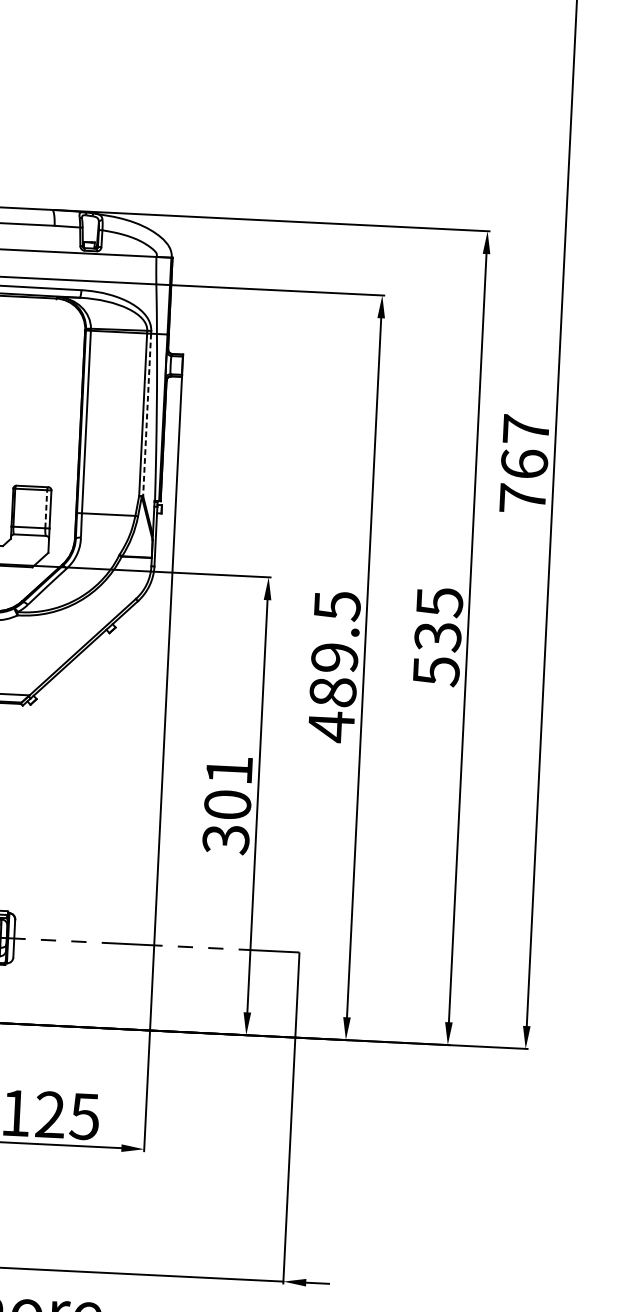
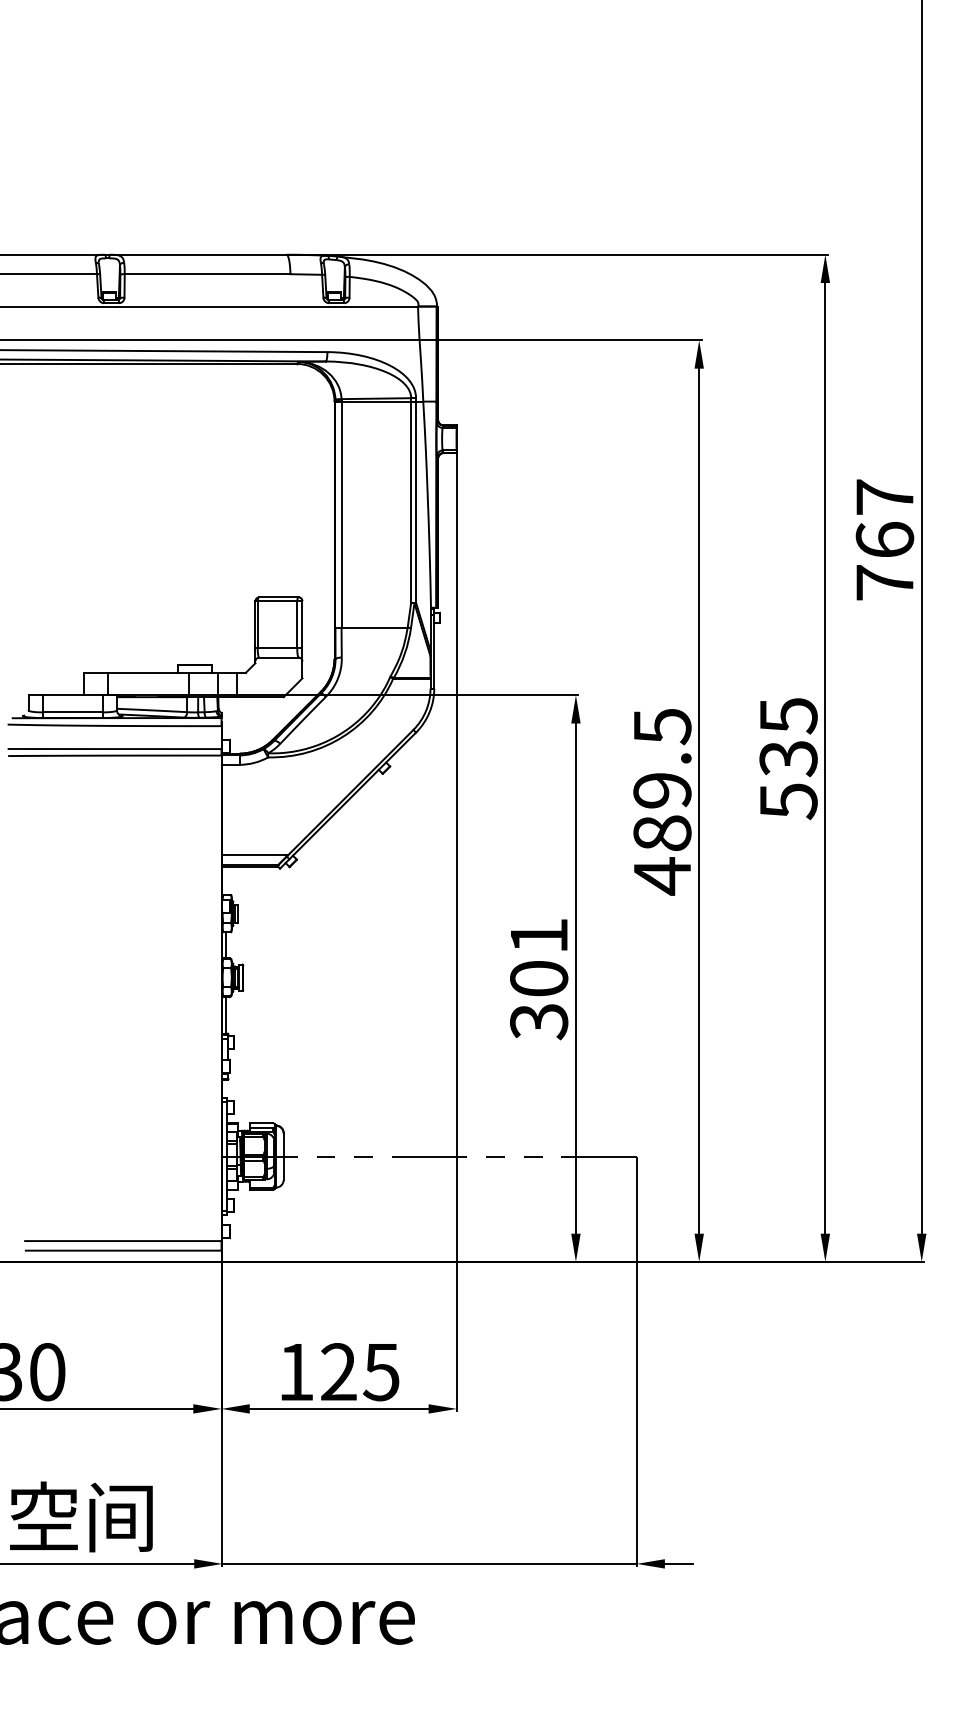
line: (147, 415) -> (416, 502), dashed -> solid
line: (46, 509) -> (297, 624), dashed -> solid

